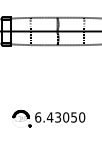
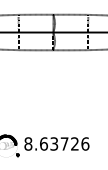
text: (60, 117) -> (57, 144), 6.43050 -> 8.63726

